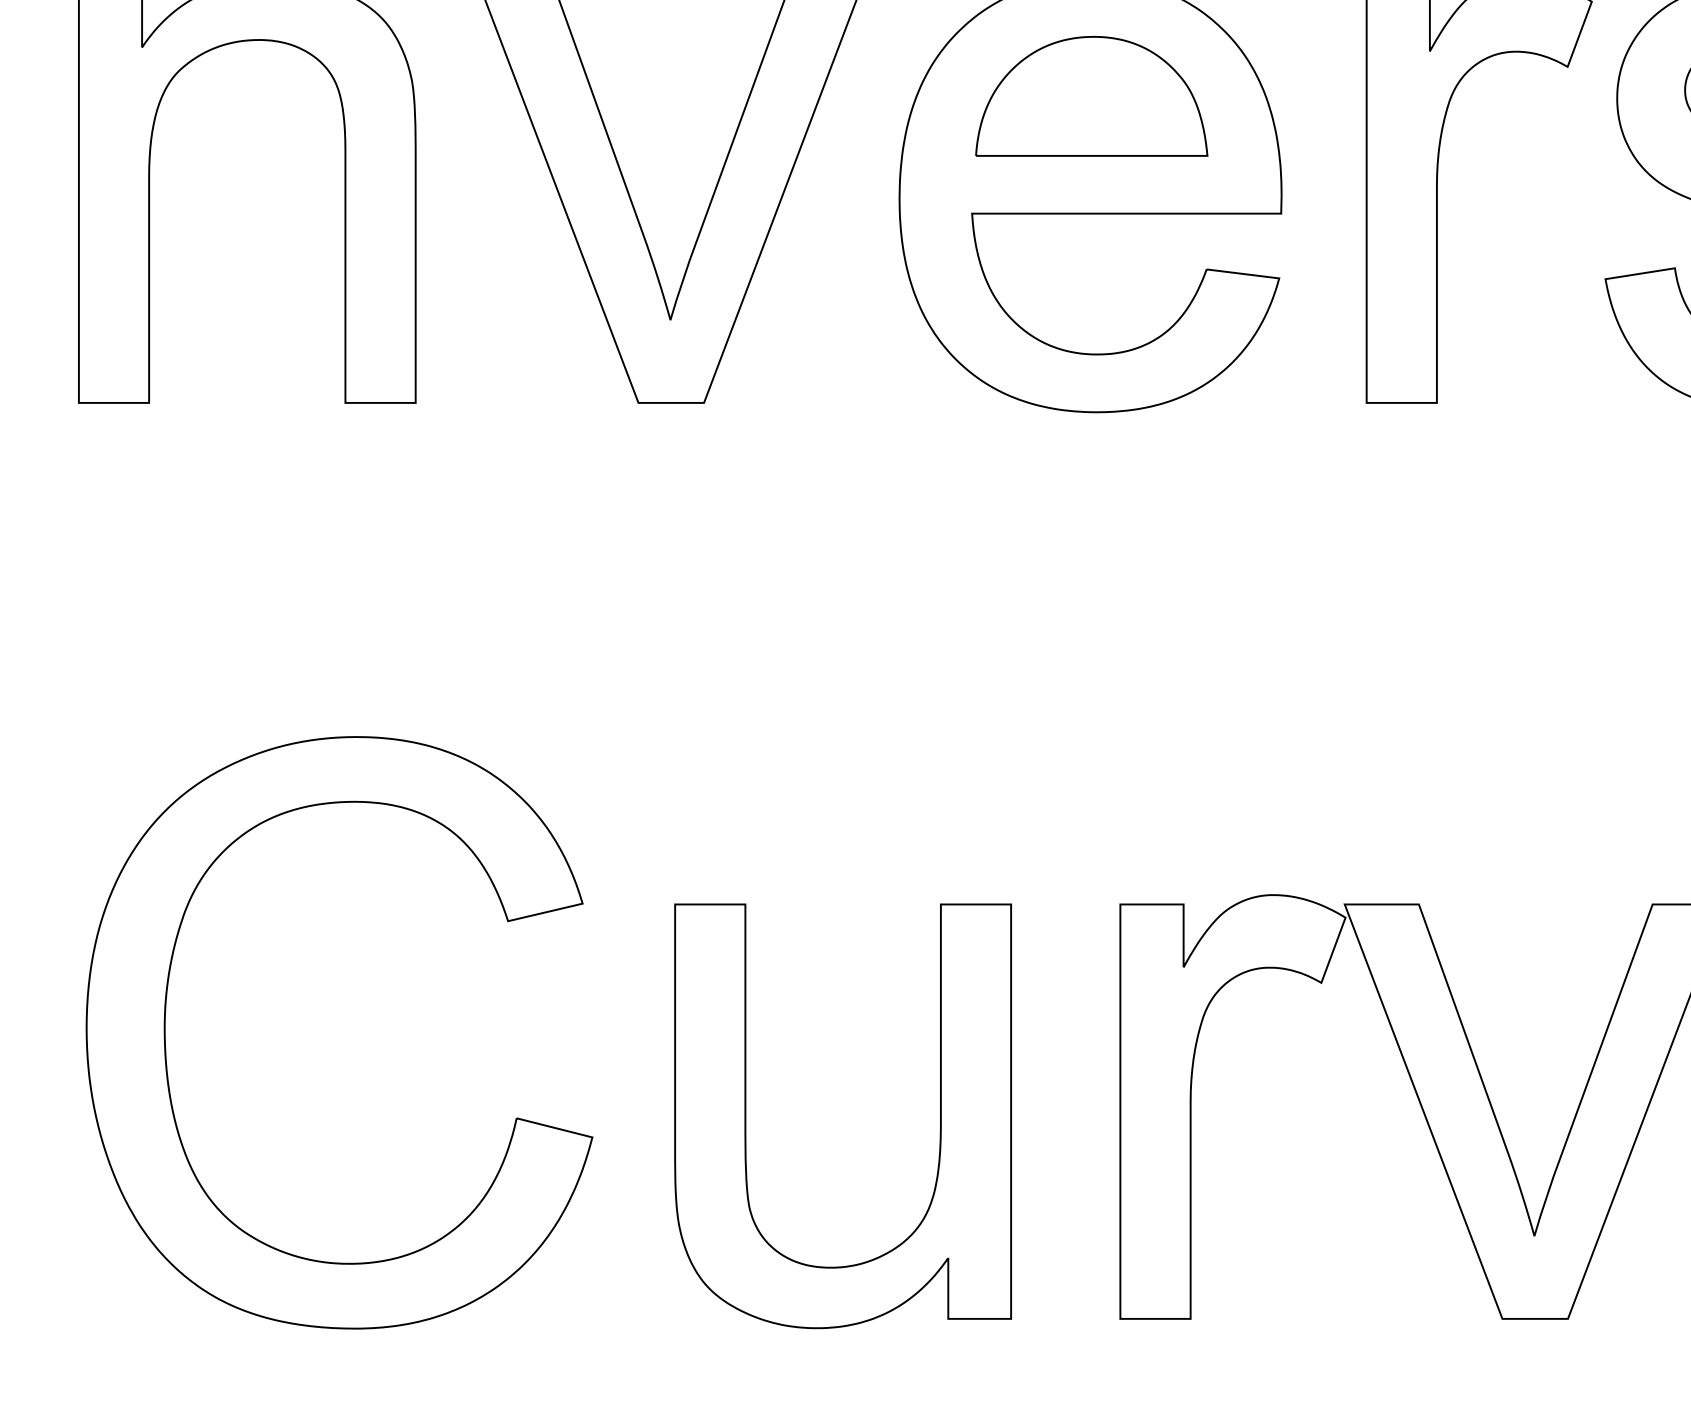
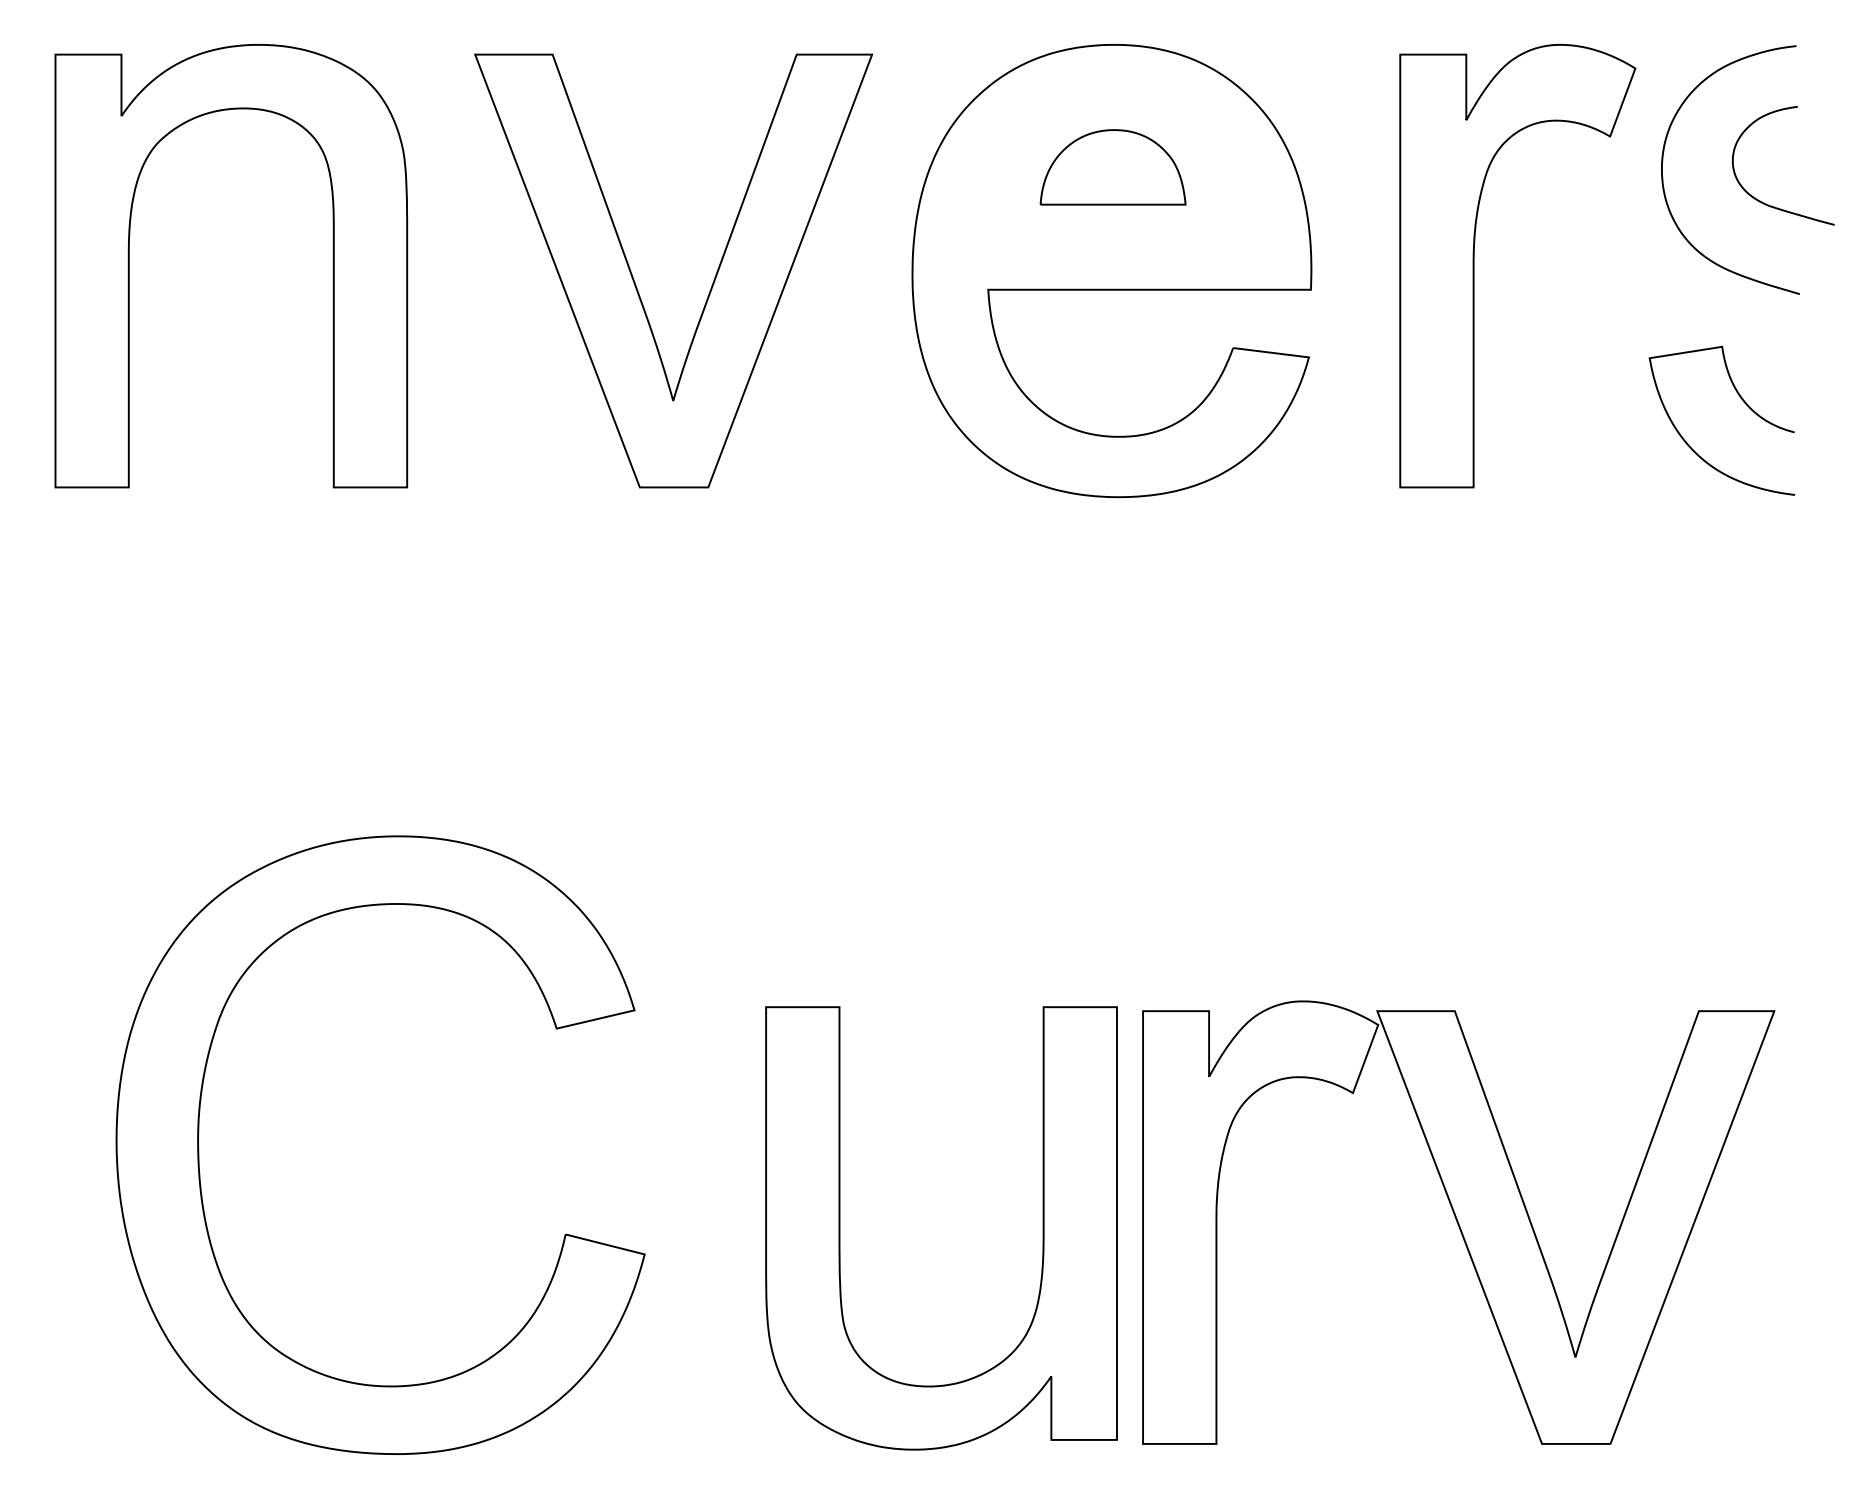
part: (1091, 96) -> (1112, 167), size x0.6
part: (166, 1035) -> (199, 1148), moved
part: (746, 1116) -> (840, 1228), moved

